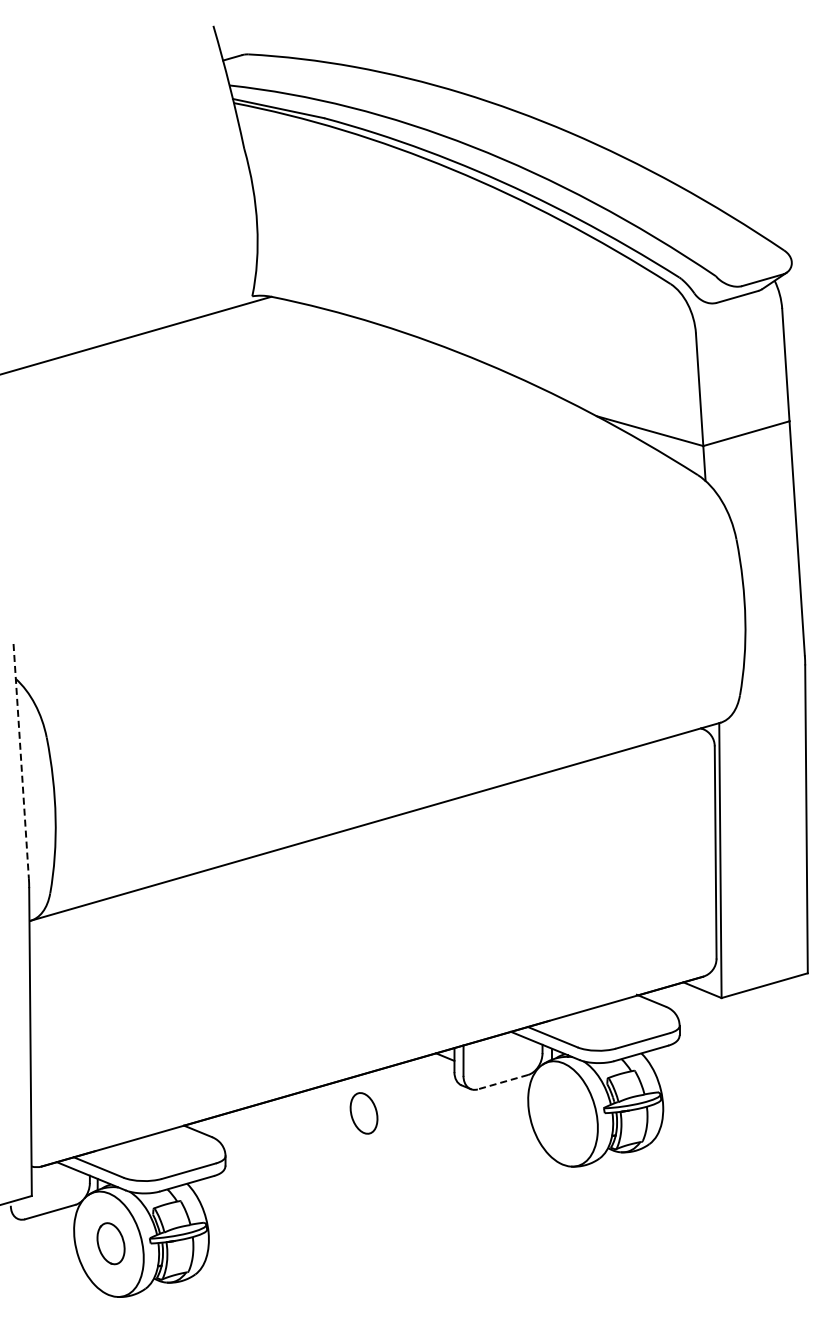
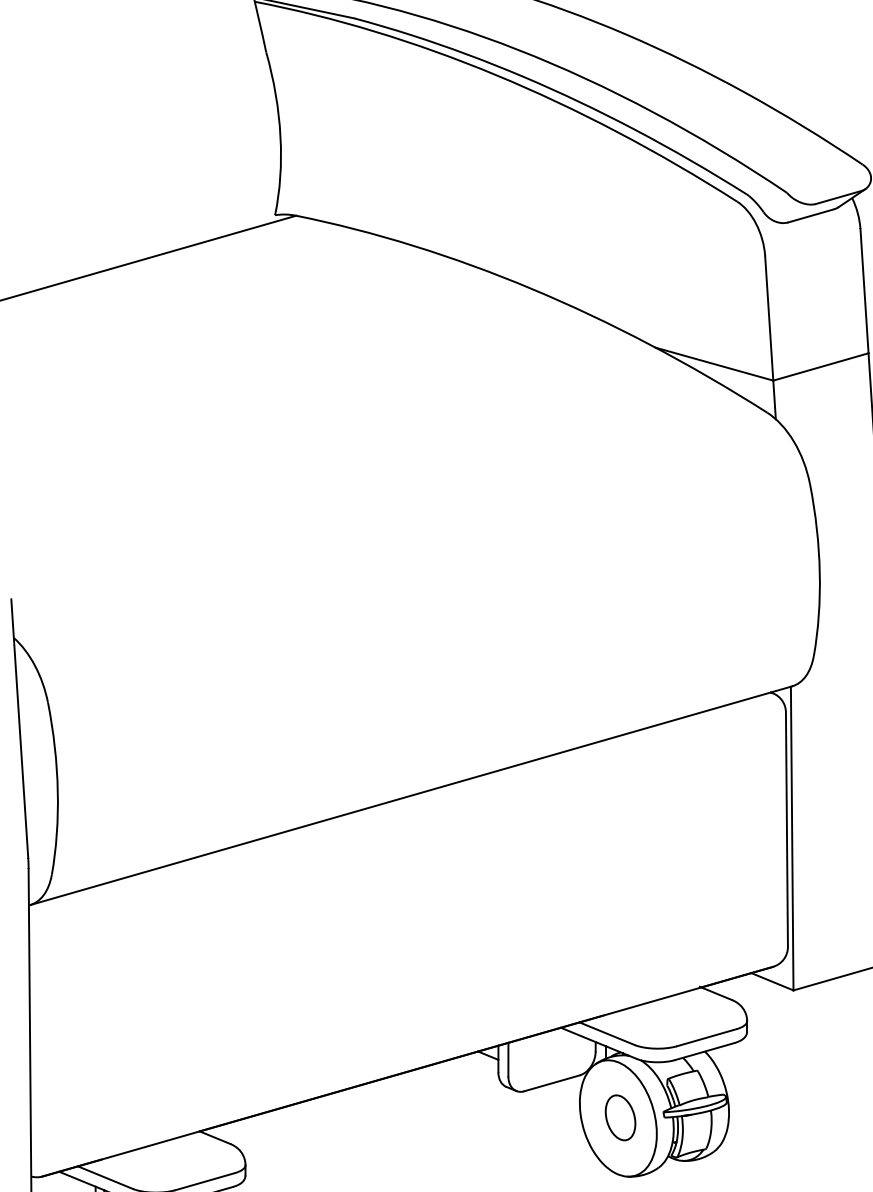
line: (21, 761) -> (20, 729), dashed -> solid
line: (502, 1082) -> (551, 1083), dashed -> solid
part: (363, 1113) -> (619, 1117), moved

